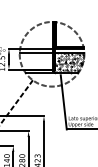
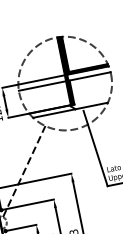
hatch: (69, 62) -> (92, 90), removed

